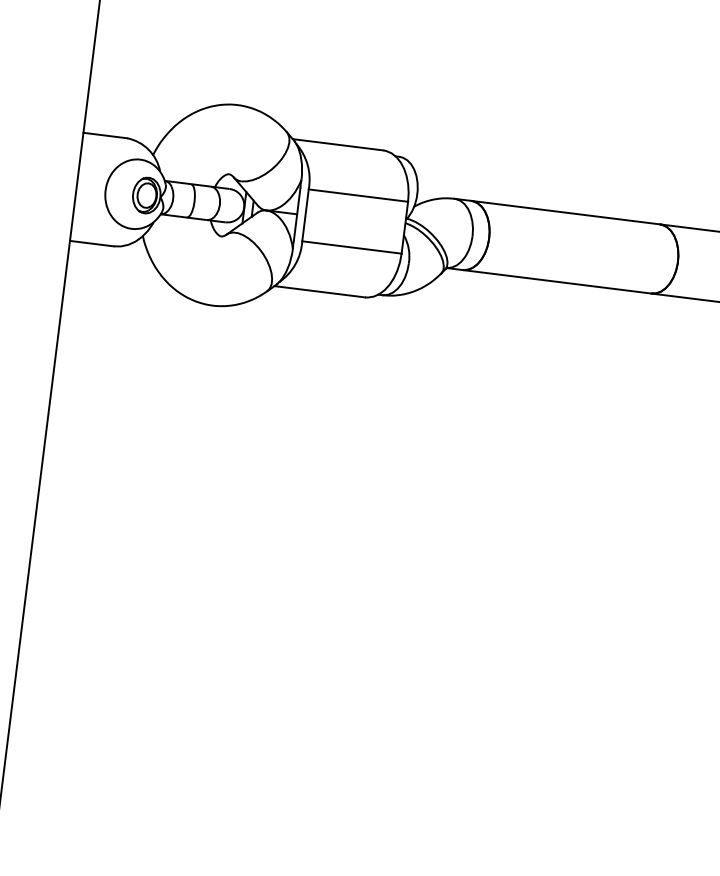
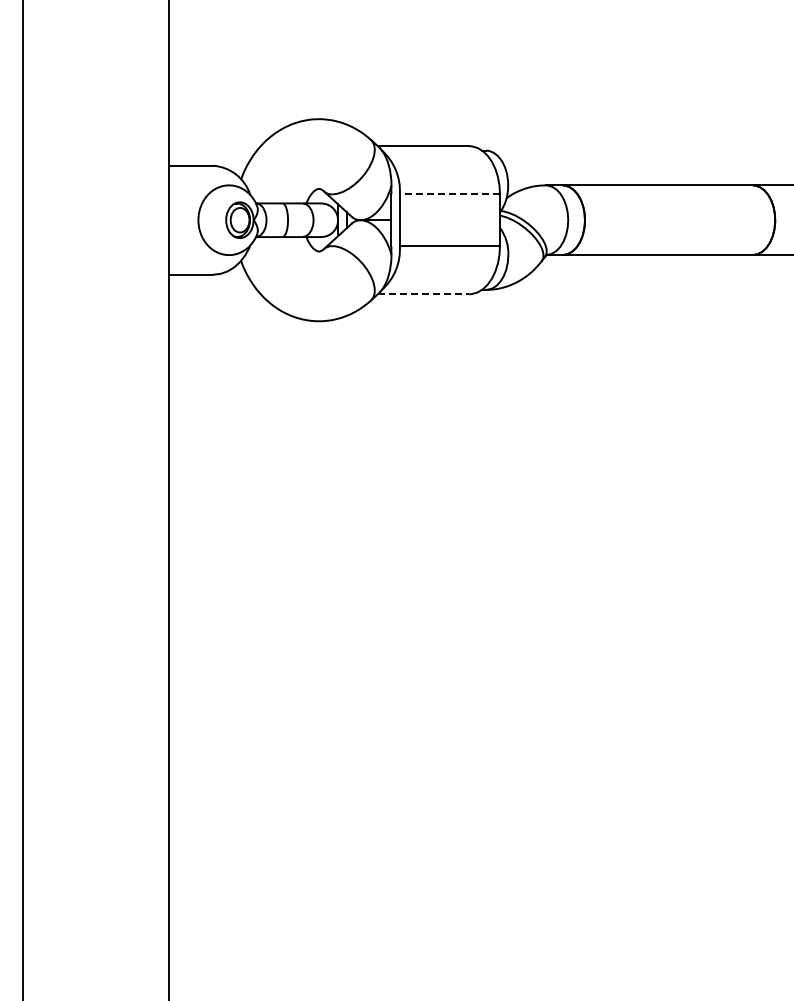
line: (357, 195) -> (449, 194), solid -> dashed
line: (319, 291) -> (423, 294), solid -> dashed

